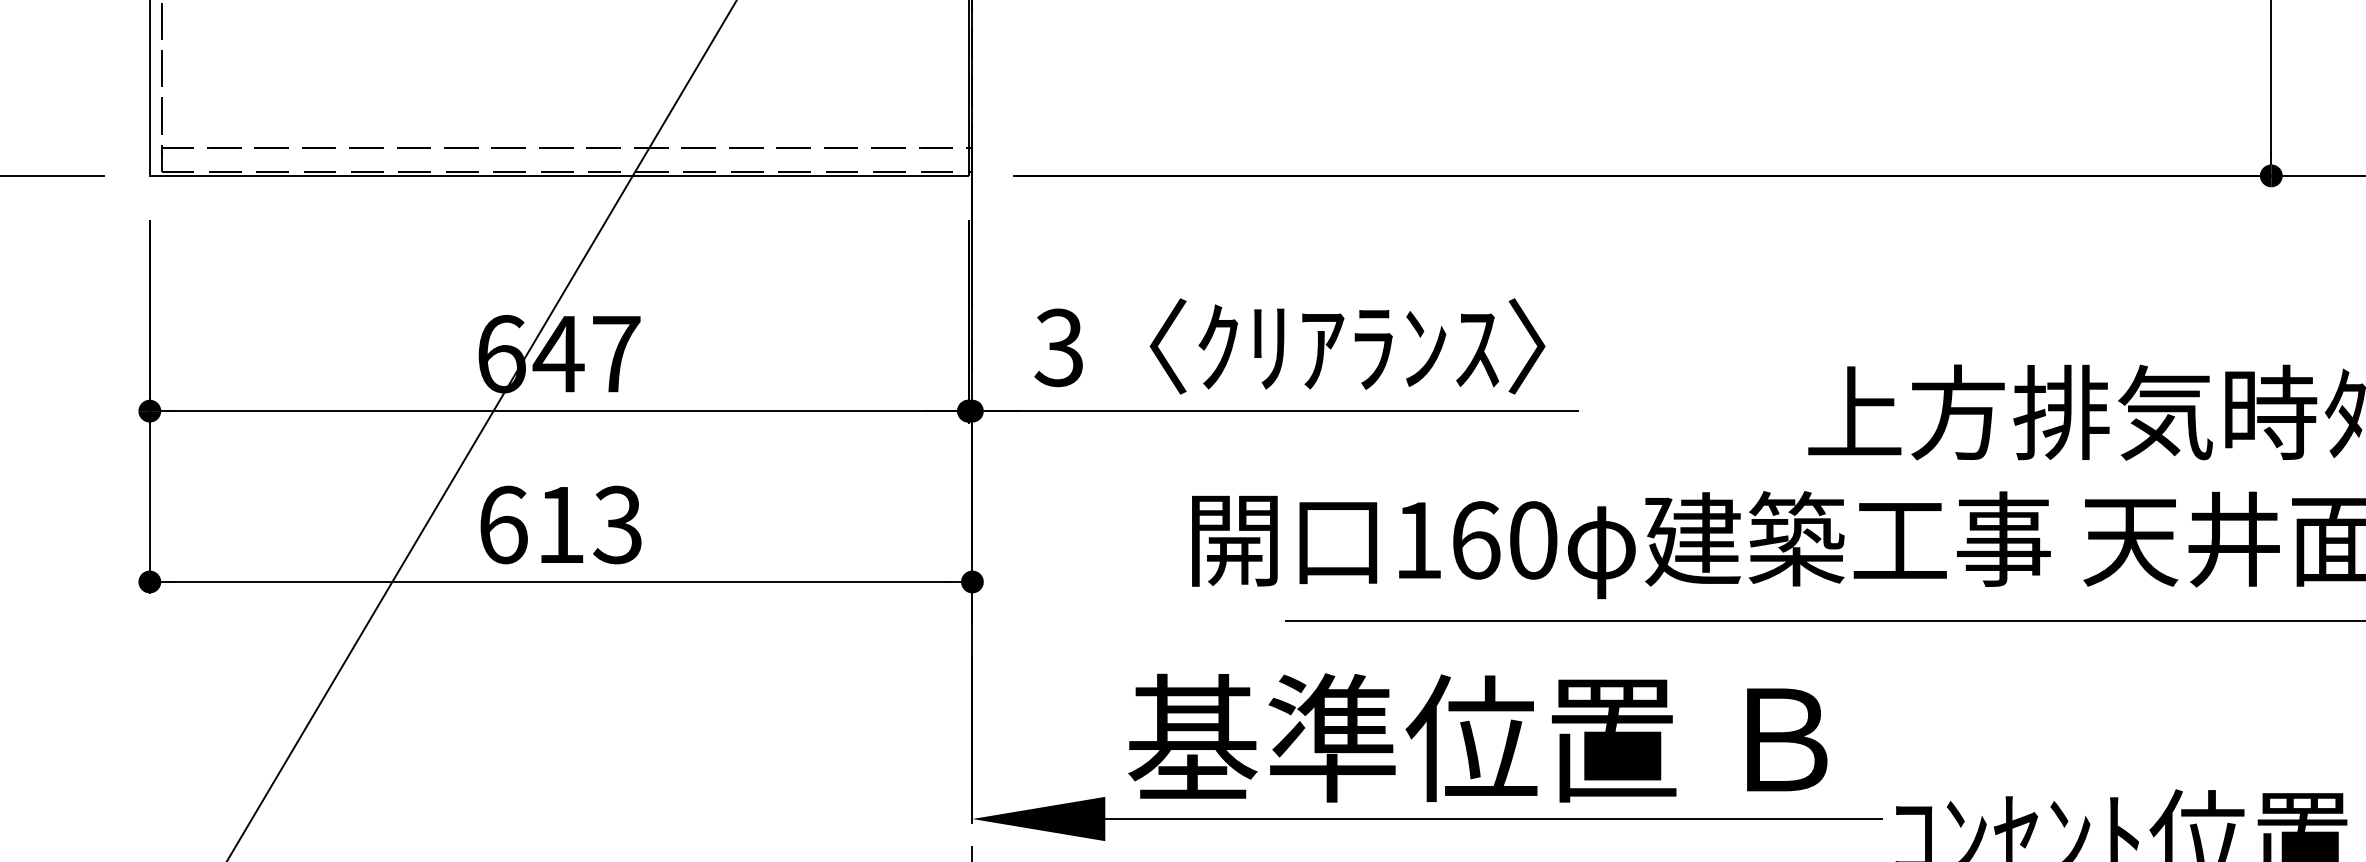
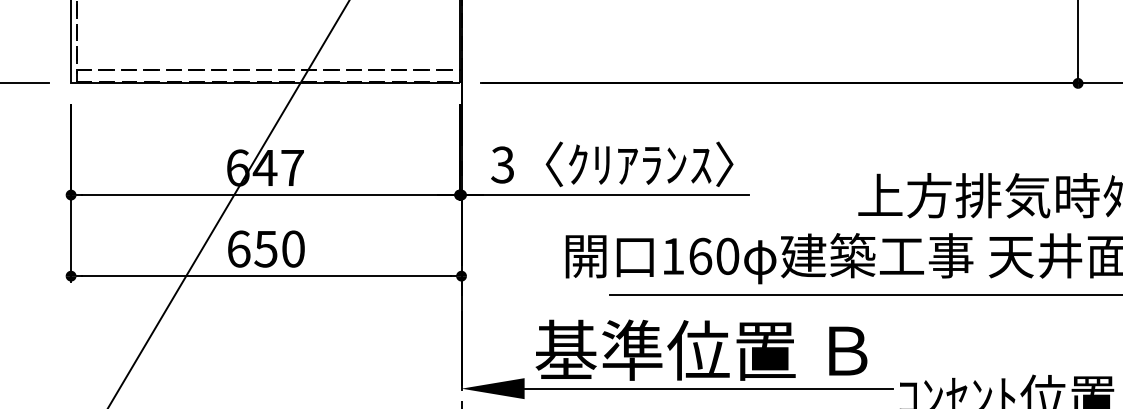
text: (588, 523) -> (279, 248), 613 -> 650

